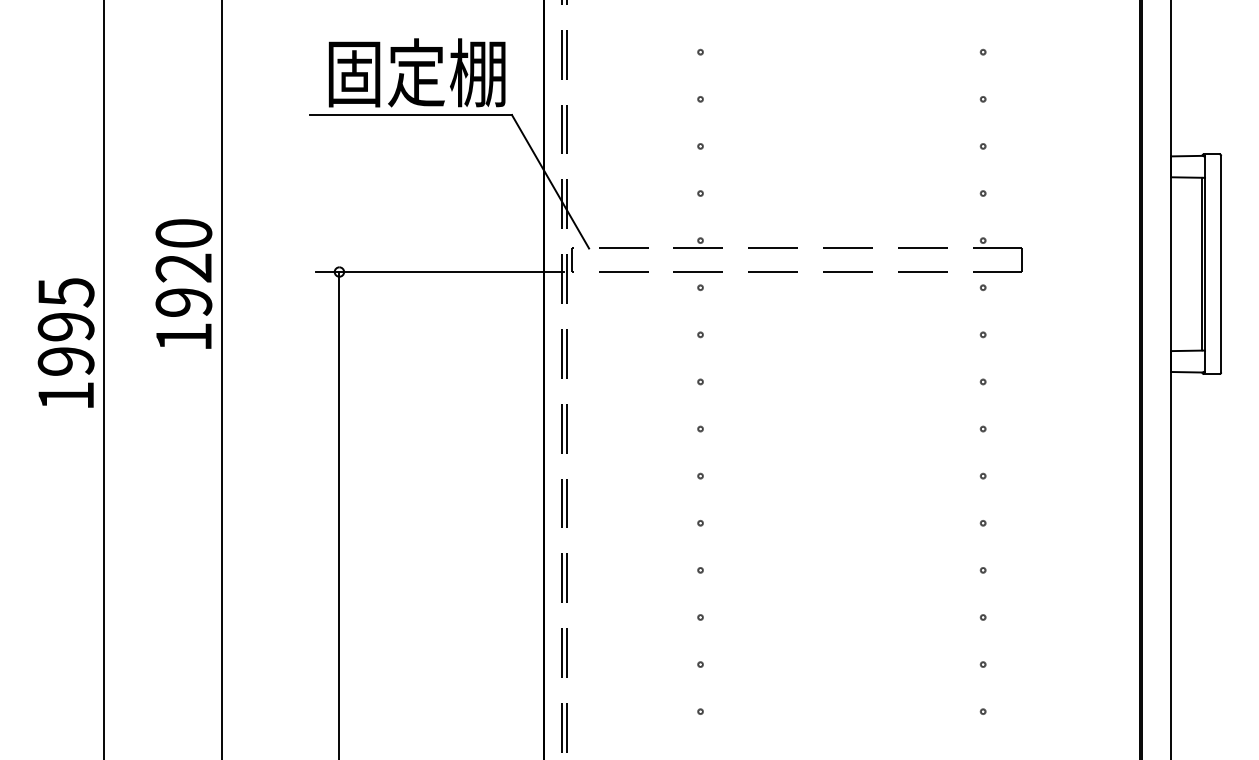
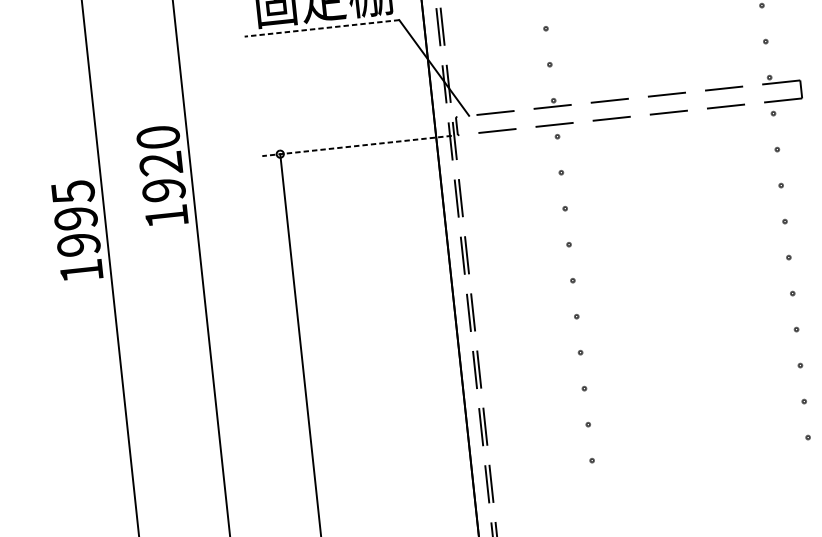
line: (410, 115) -> (321, 28), solid -> dashed
line: (439, 272) -> (356, 146), solid -> dashed

